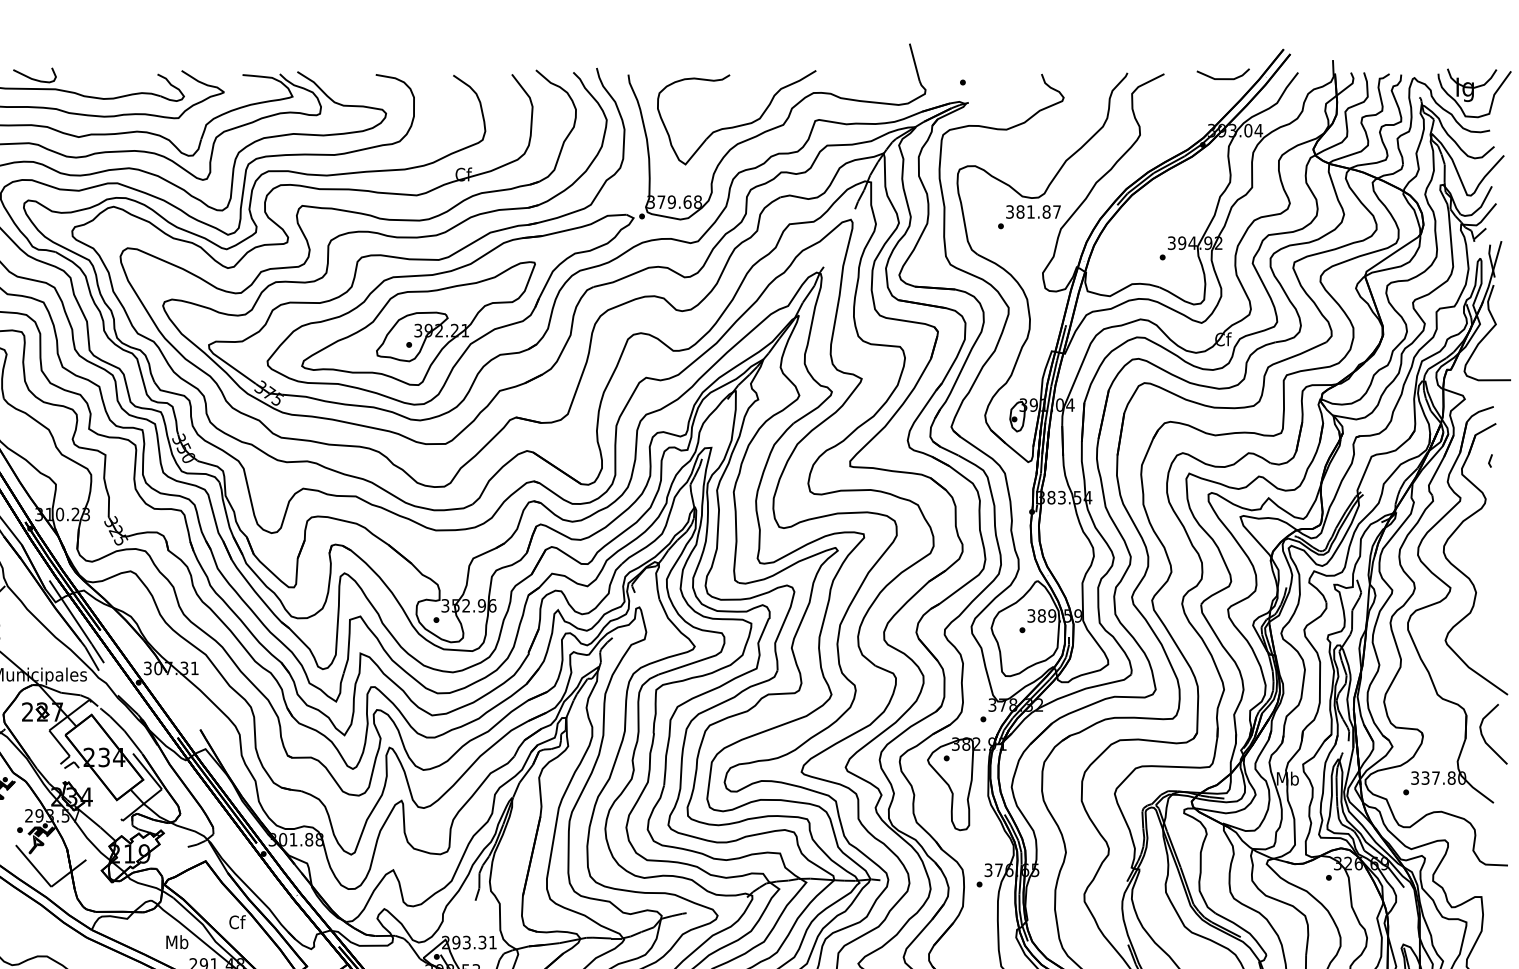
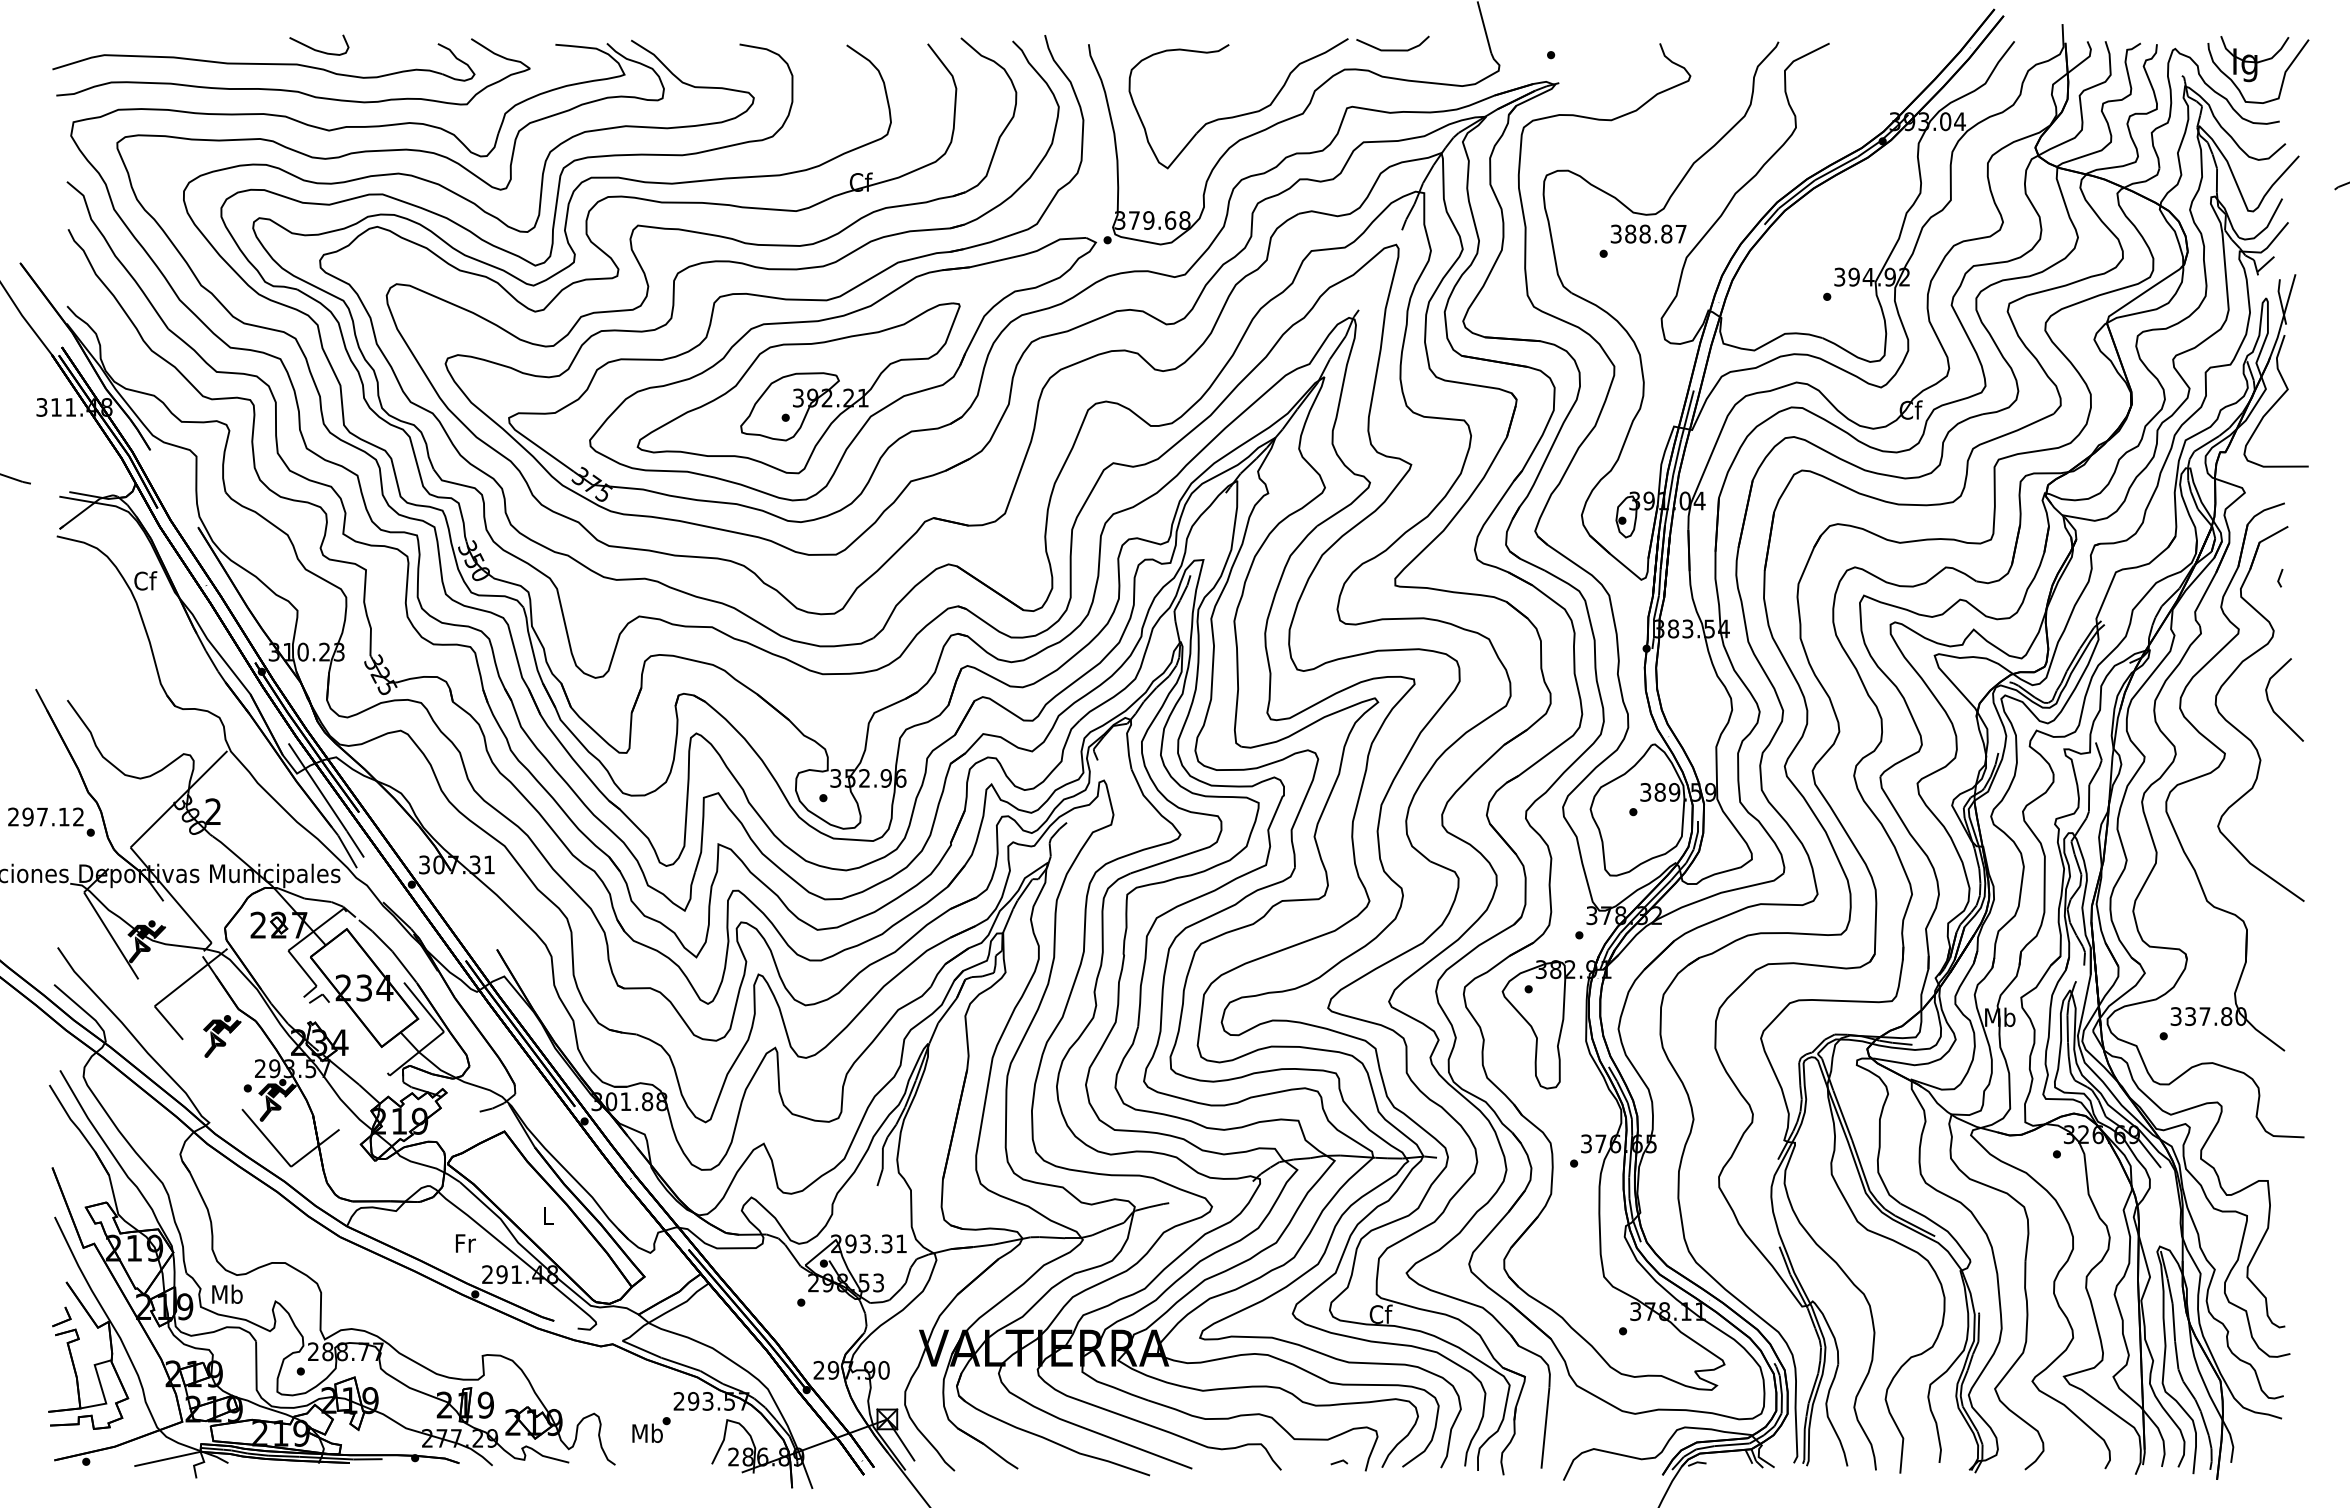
curve: (33, 78) -> (317, 49), moved
line: (1222, 78) -> (1392, 49), moved
text: (1030, 211) -> (1644, 233), 381.87 -> 388.87
curve: (1484, 739) -> (2272, 706), moved
text: (237, 922) -> (548, 1215), Cf -> L
text: (177, 941) -> (465, 1242), Mb -> Fr

